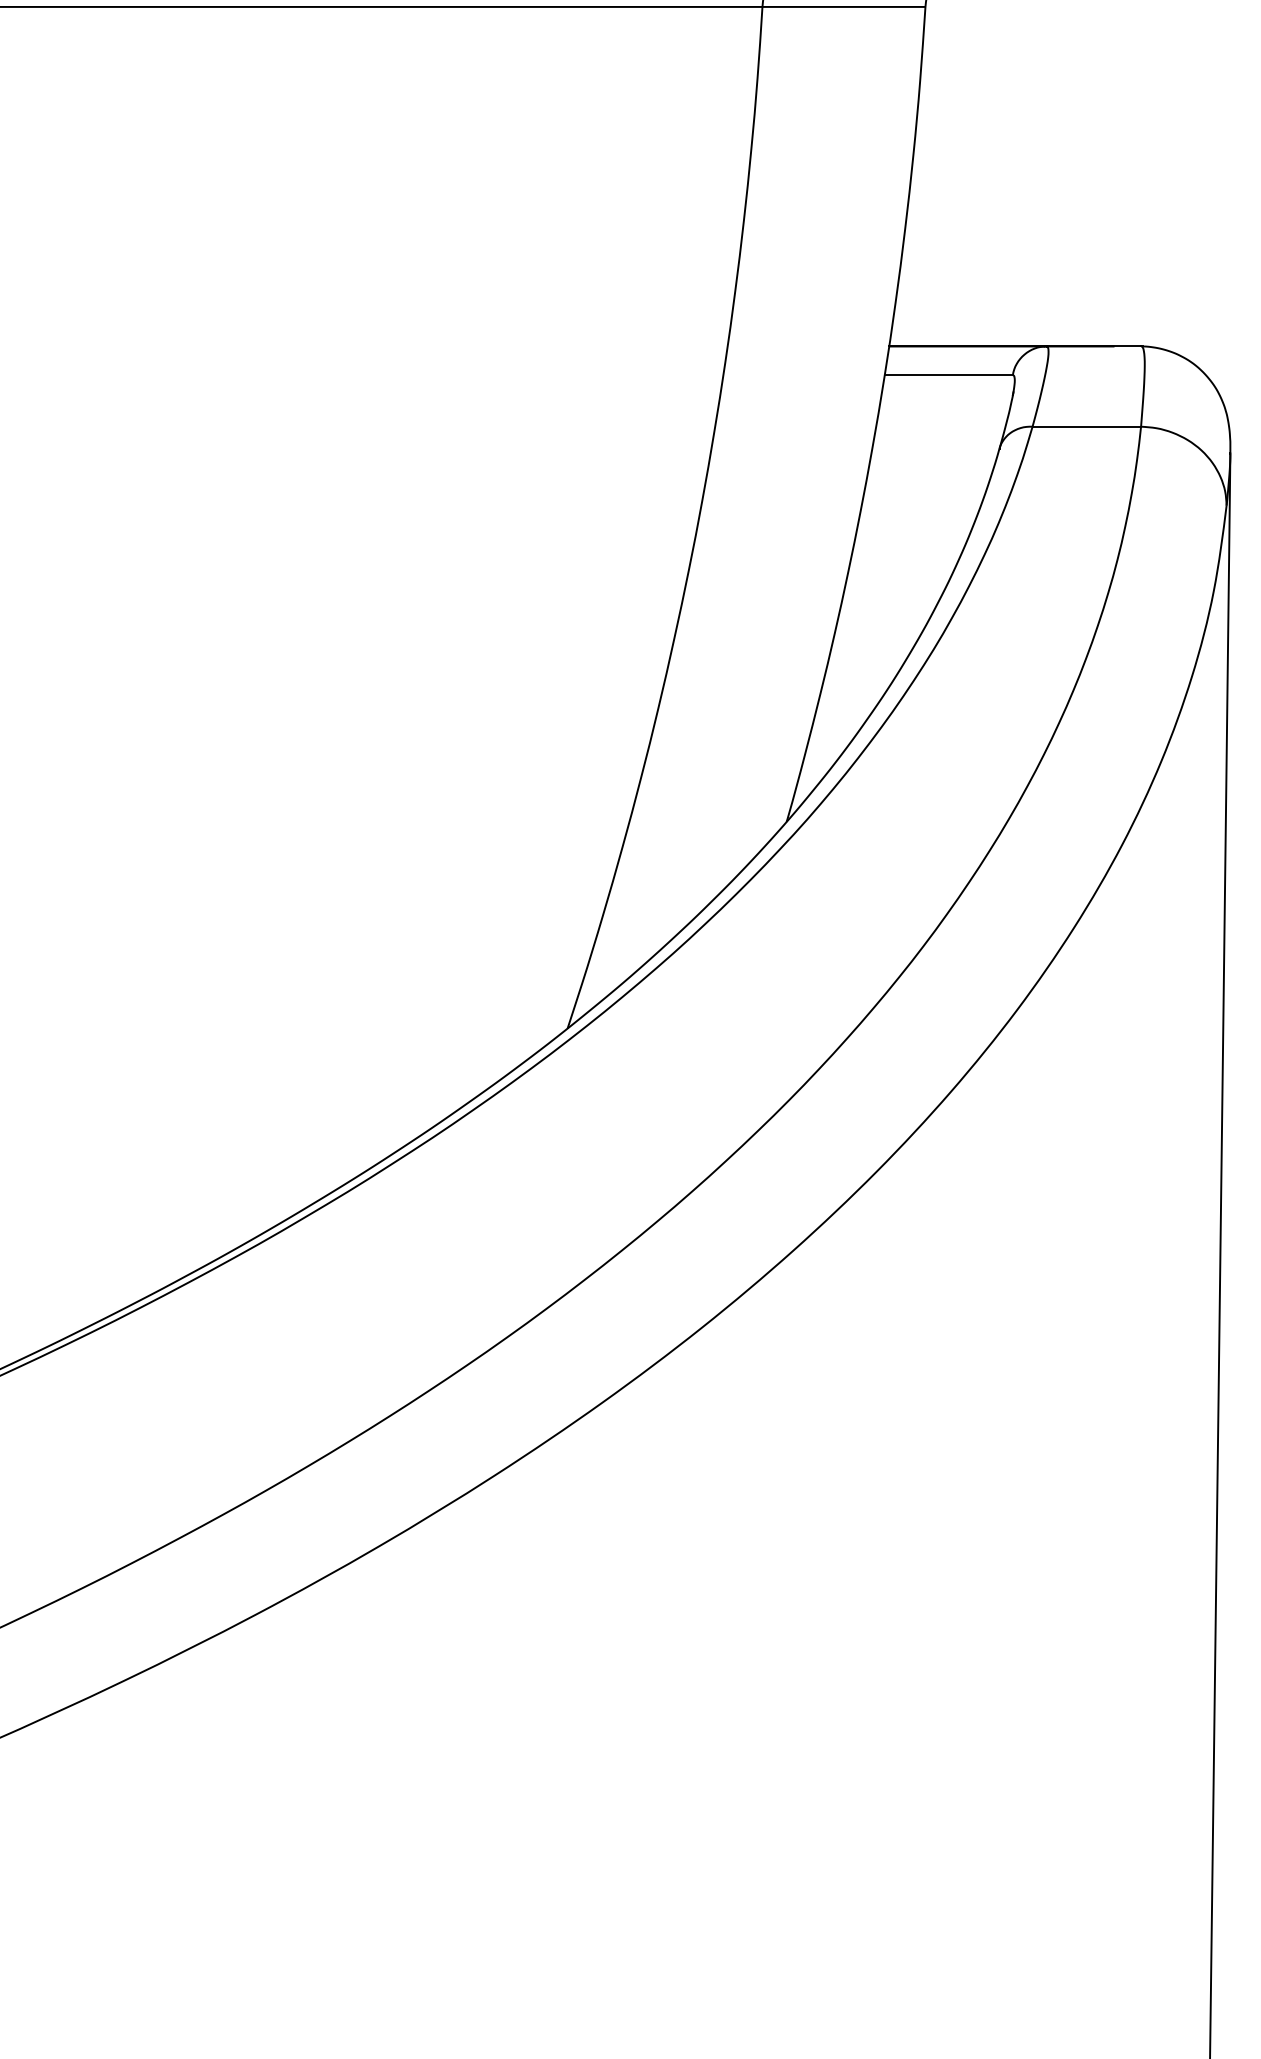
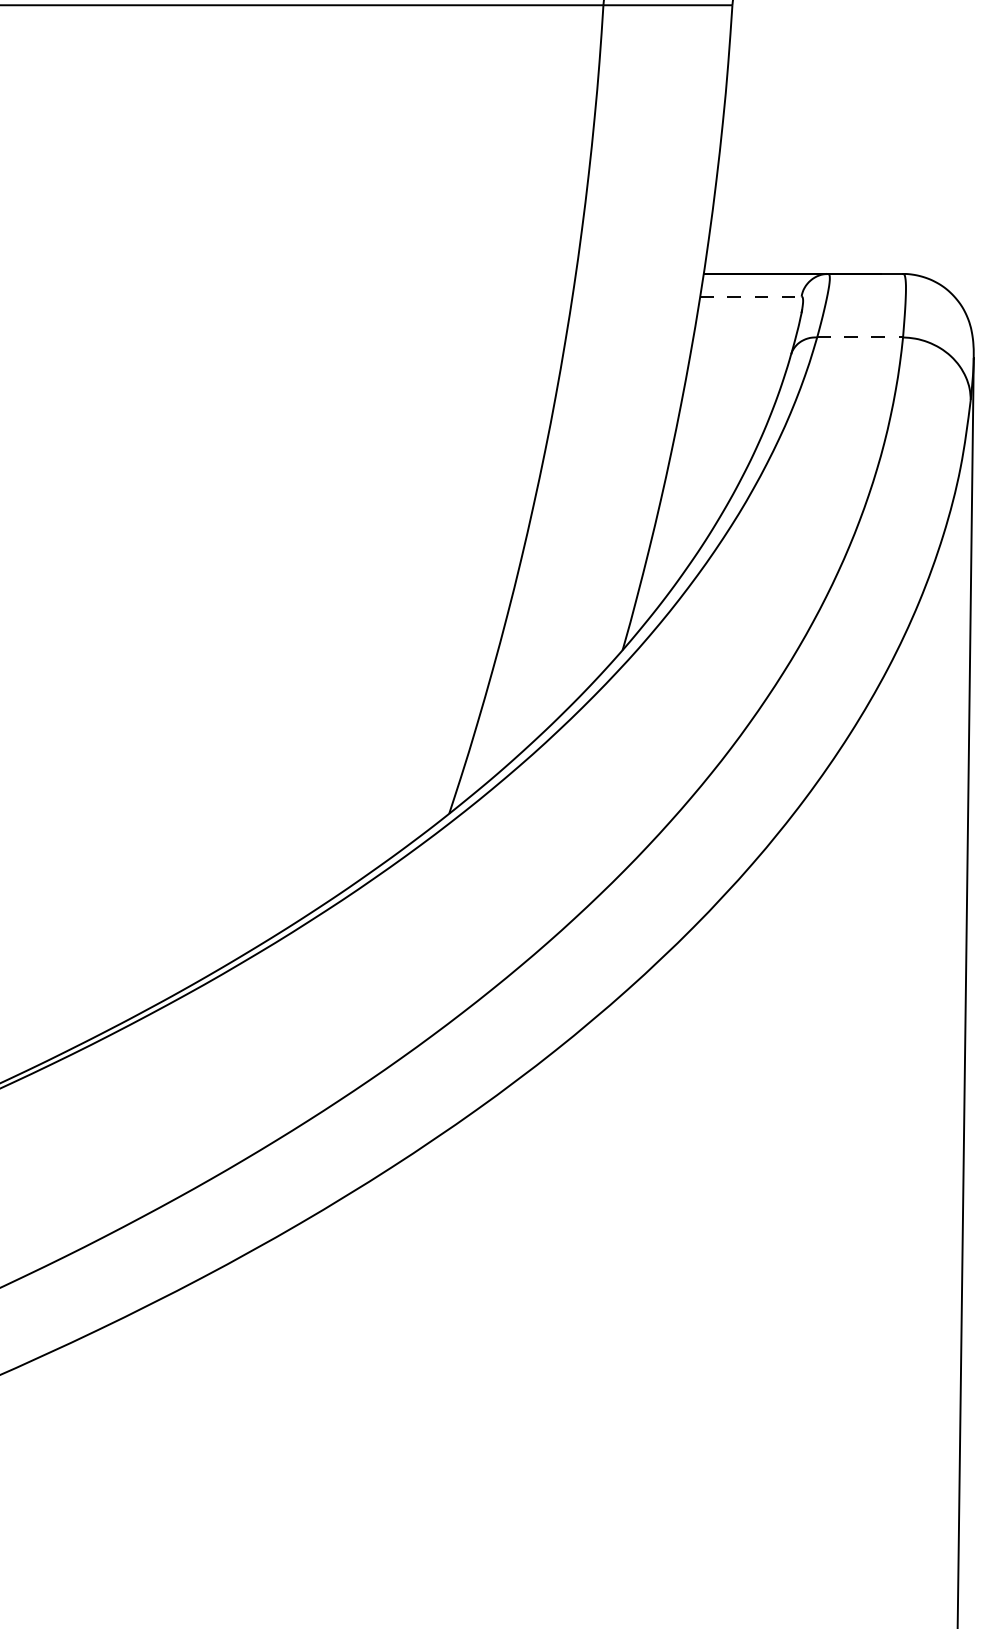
line: (949, 375) -> (751, 296), solid -> dashed
line: (1087, 426) -> (860, 337), solid -> dashed

